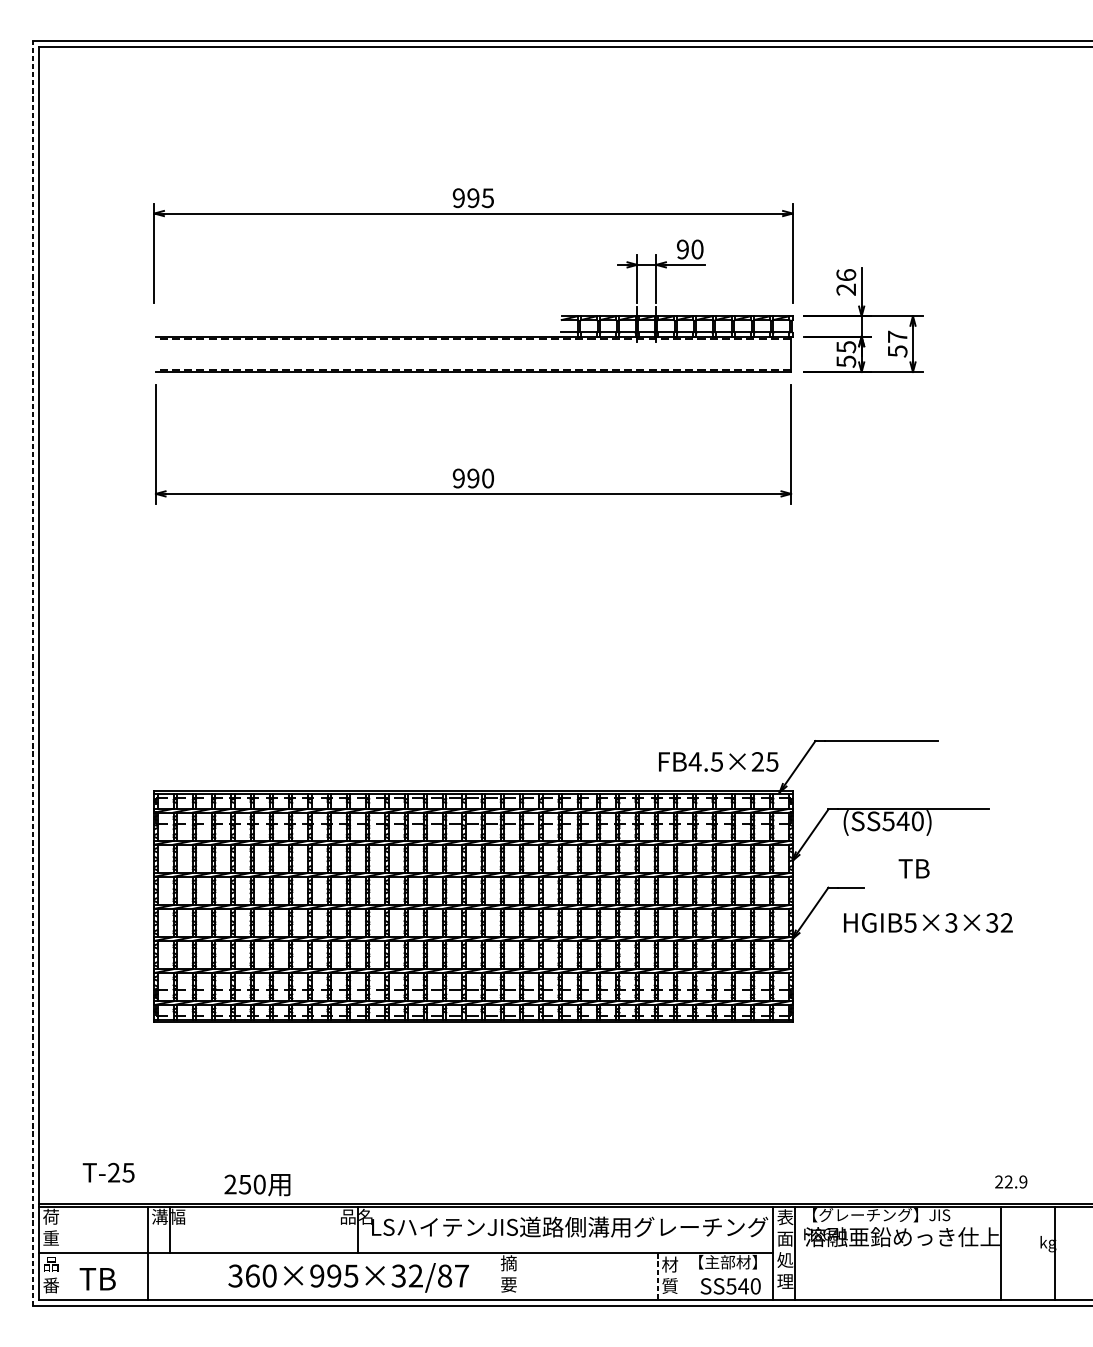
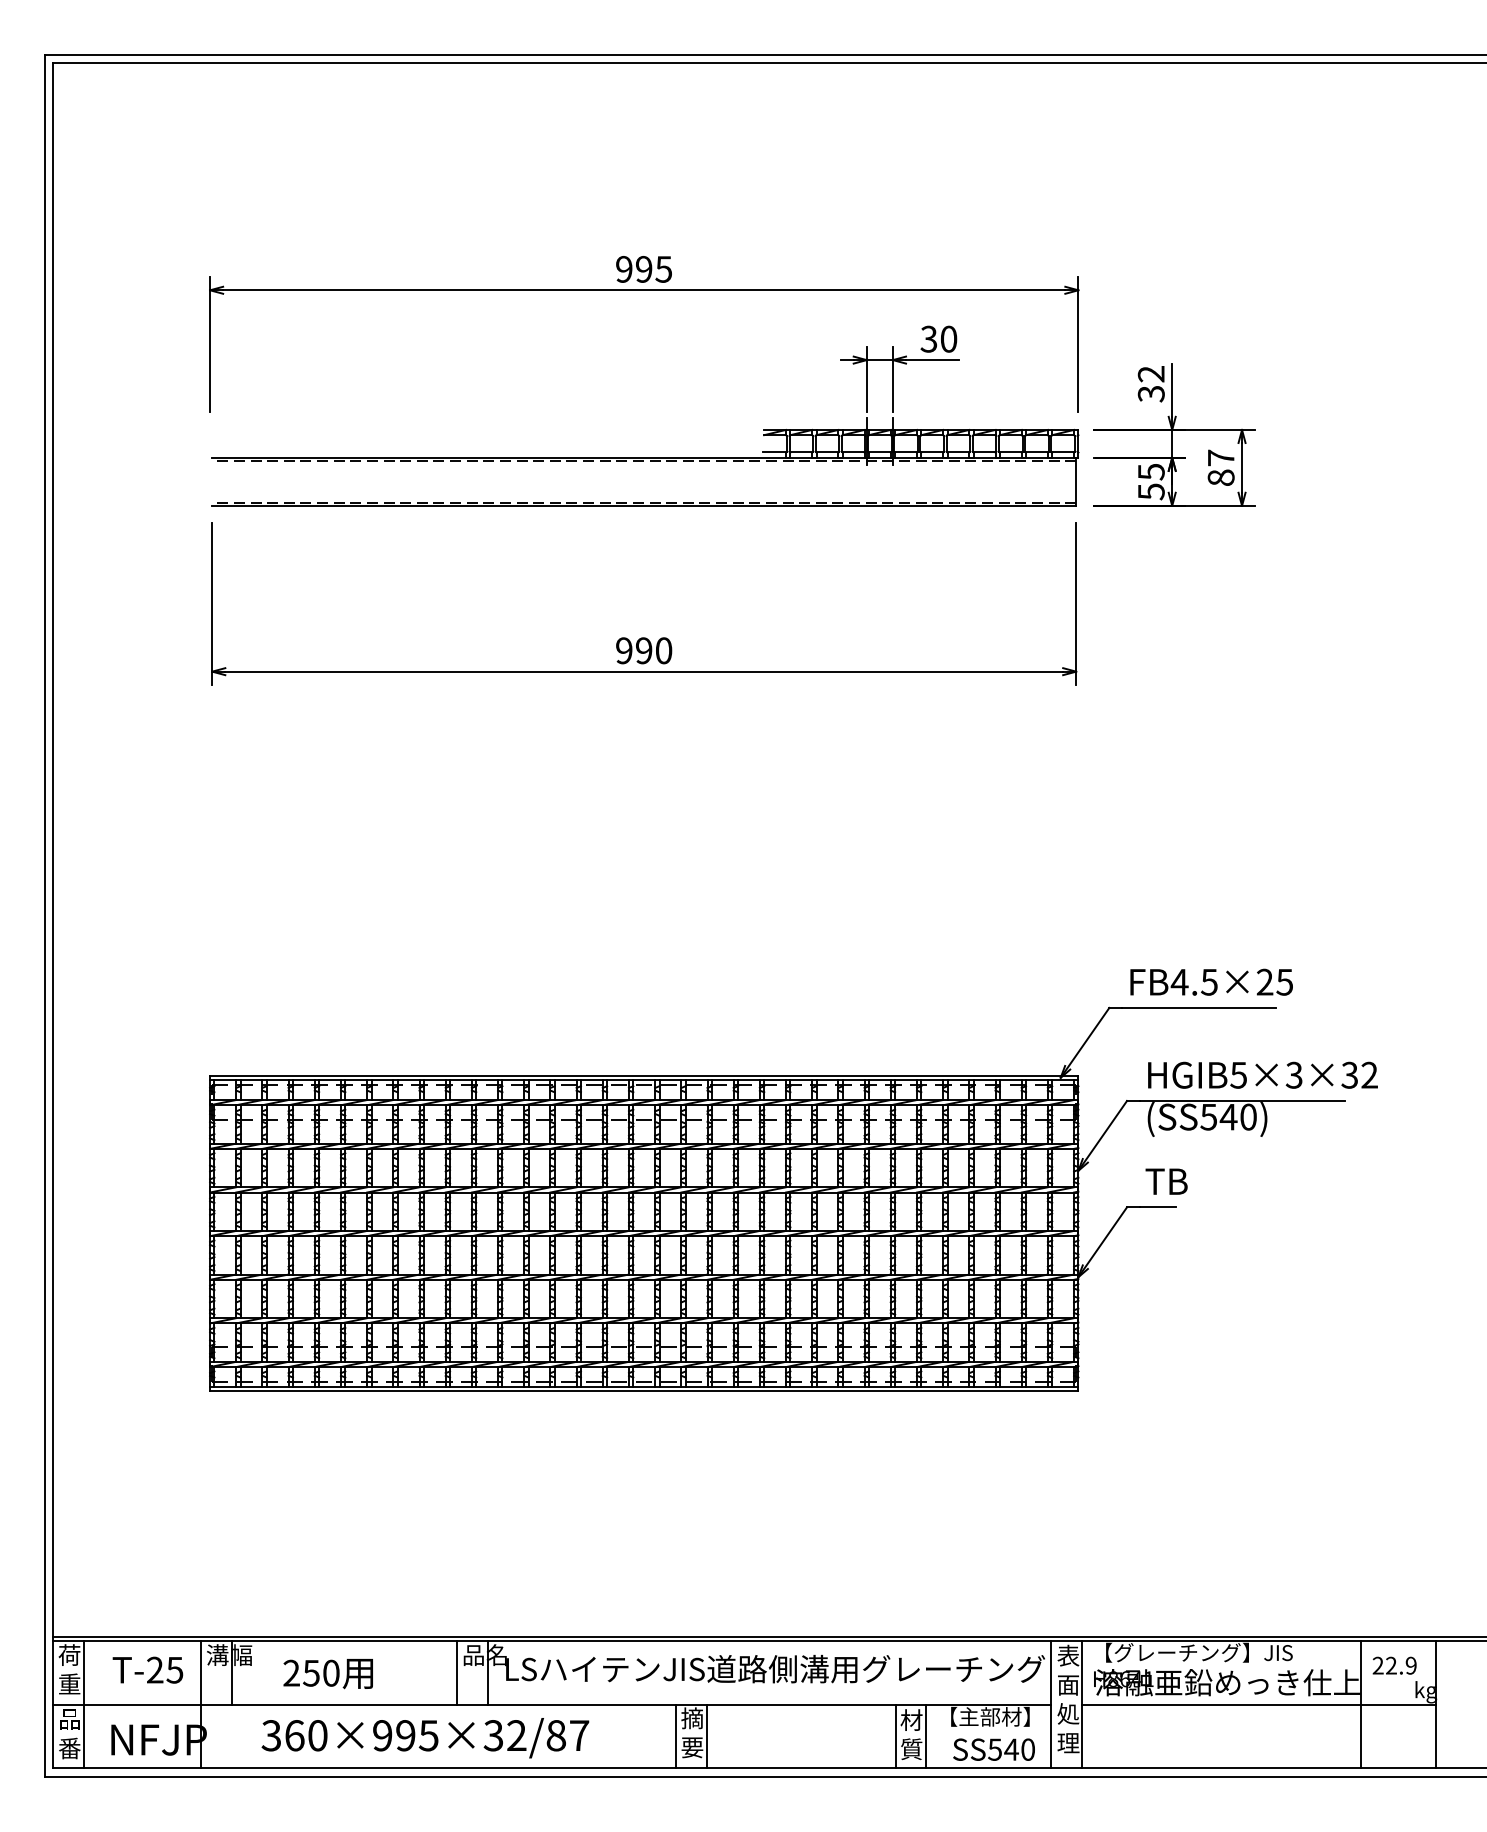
text: (682, 249) -> (928, 339), 90 -> 30
text: (845, 282) -> (1150, 383), 26 -> 32
text: (897, 351) -> (1220, 477), 57 -> 87
line: (32, 673) -> (44, 915), dashed -> solid
text: (718, 761) -> (1211, 981), moved
text: (914, 868) -> (1166, 1181), moved
text: (928, 922) -> (1262, 1074), moved
text: (108, 1172) -> (147, 1669), moved
text: (1011, 1181) -> (1394, 1665), moved
text: (256, 1185) -> (327, 1674), moved
line: (336, 1229) -> (457, 1672), added
line: (62, 1253) -> (84, 1704), added
line: (925, 1253) -> (1258, 1704), added
line: (497, 1276) -> (676, 1736), added
line: (520, 1276) -> (707, 1736), added
line: (658, 1276) -> (895, 1736), dashed -> solid
line: (681, 1276) -> (926, 1736), added
text: (115, 1278) -> (157, 1739), TB -> NFJP
text: (348, 1278) -> (425, 1738), moved

